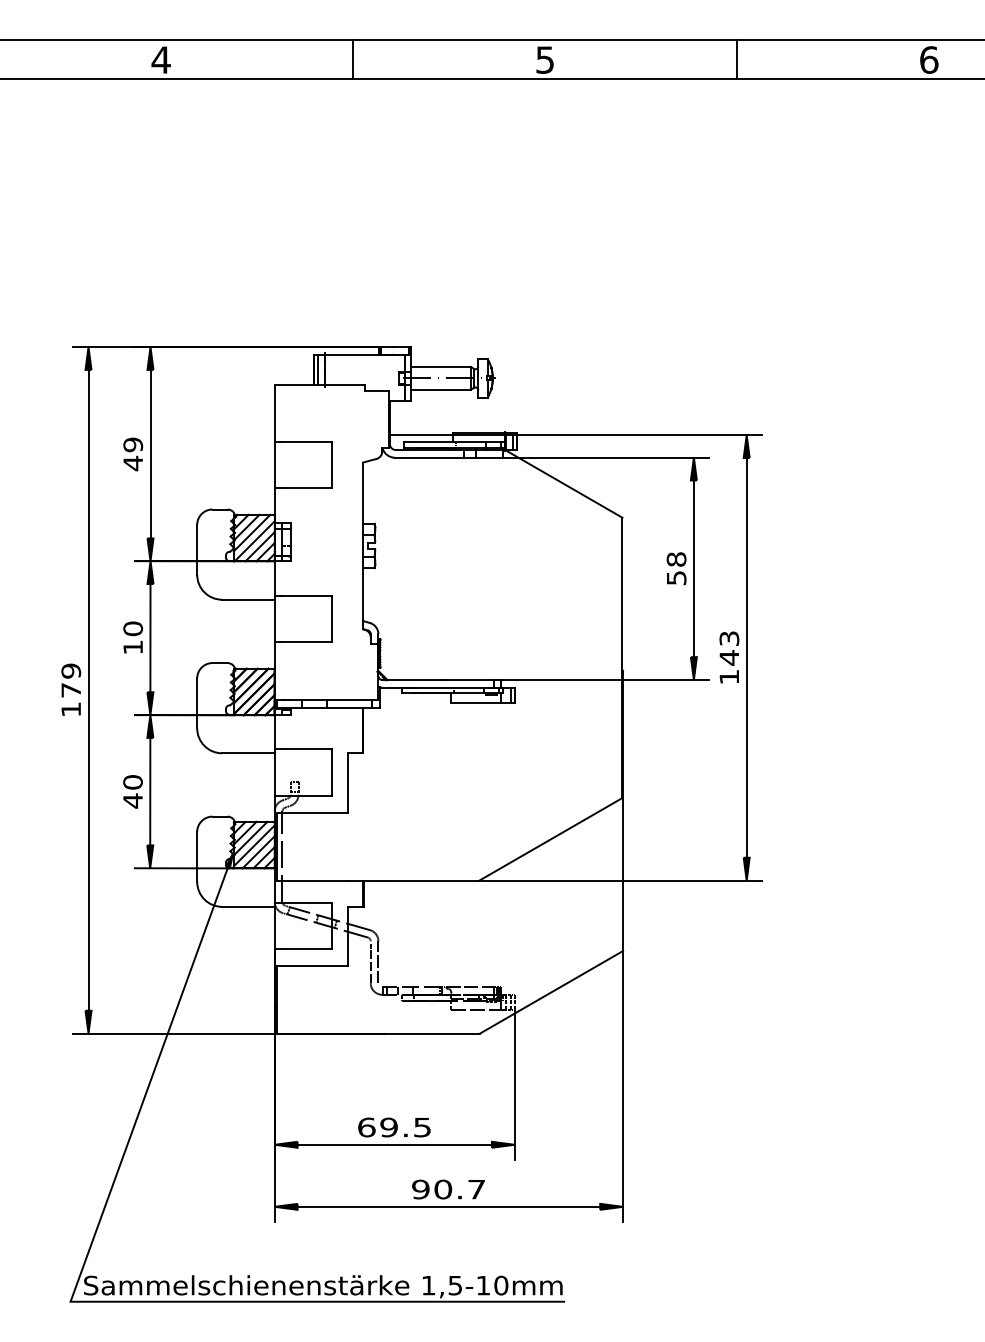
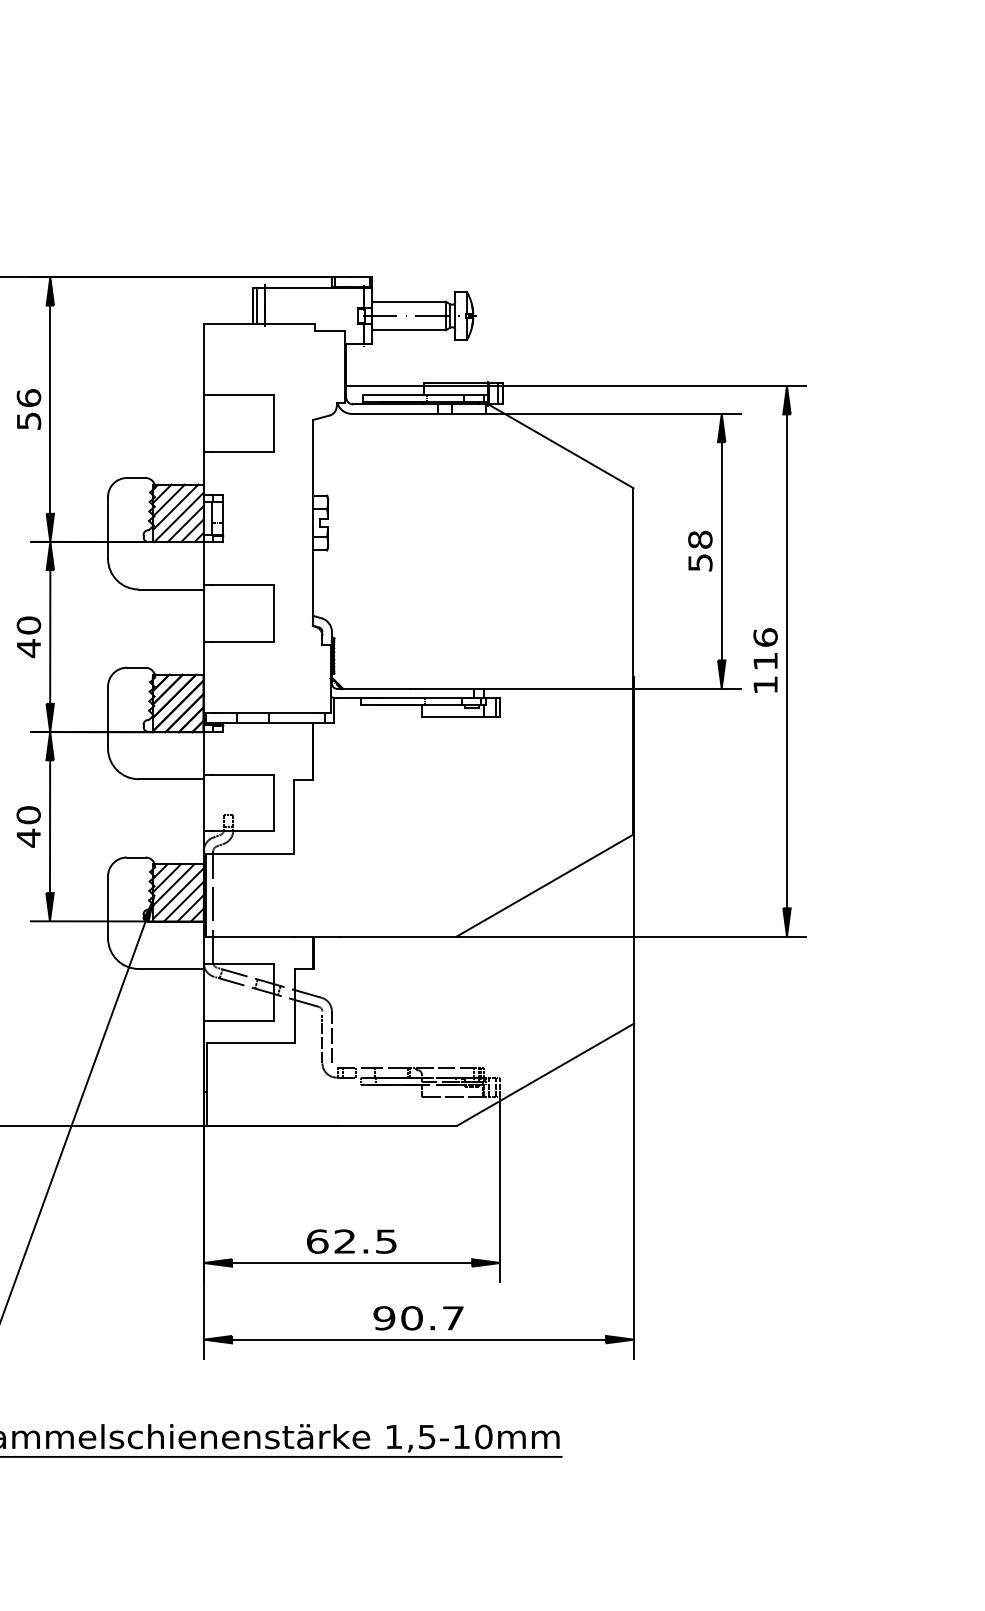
text: (133, 454) -> (29, 410), 49 -> 56
text: (132, 647) -> (28, 648), 10 -> 40
text: (729, 648) -> (765, 649), 143 -> 116
text: (388, 1127) -> (344, 1241), 69.5 -> 62.5

